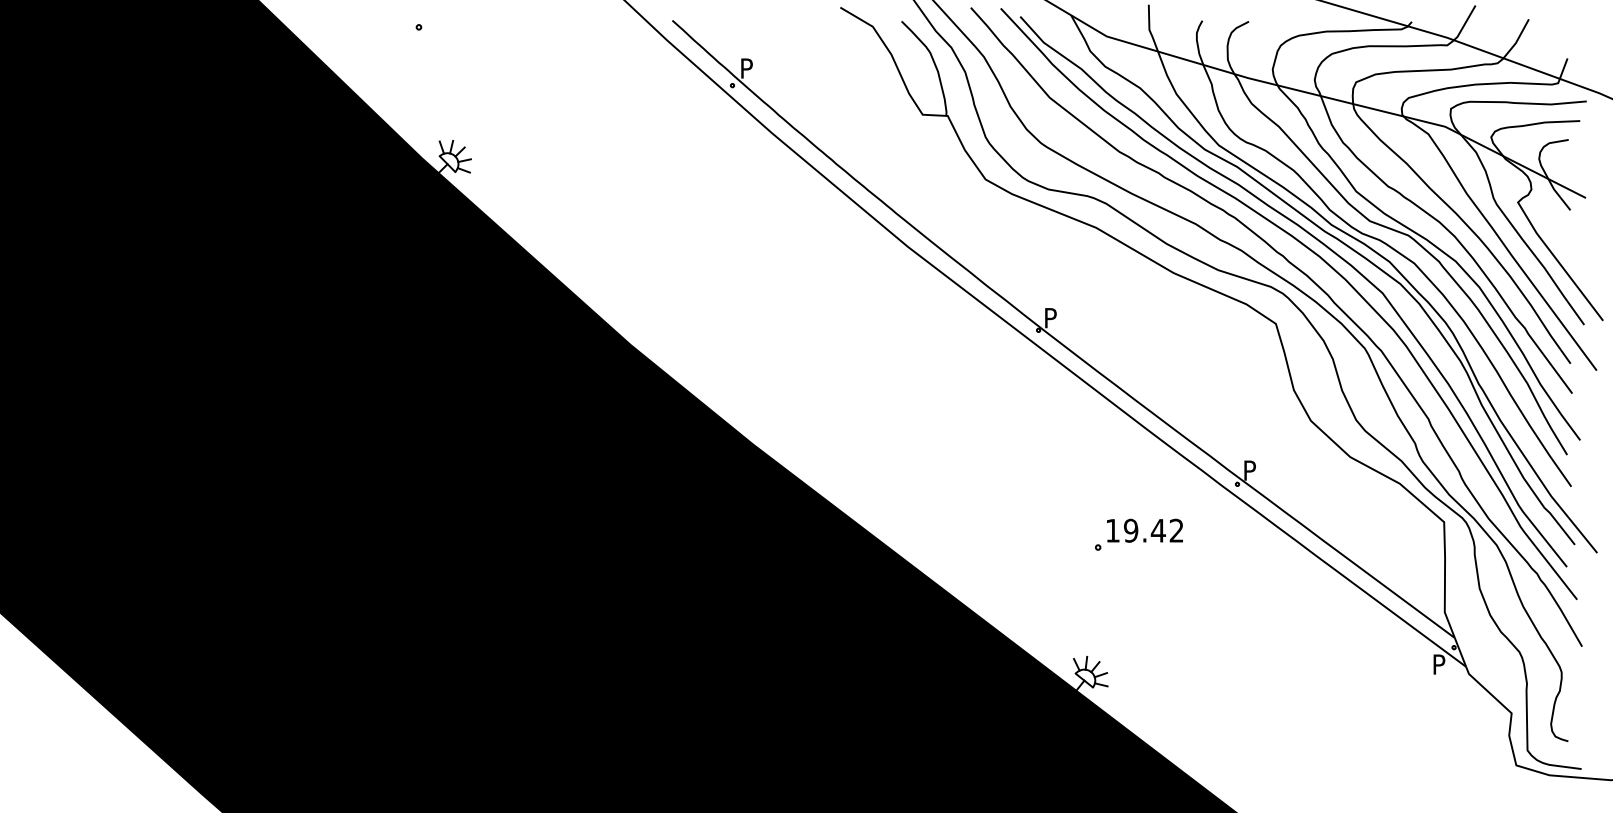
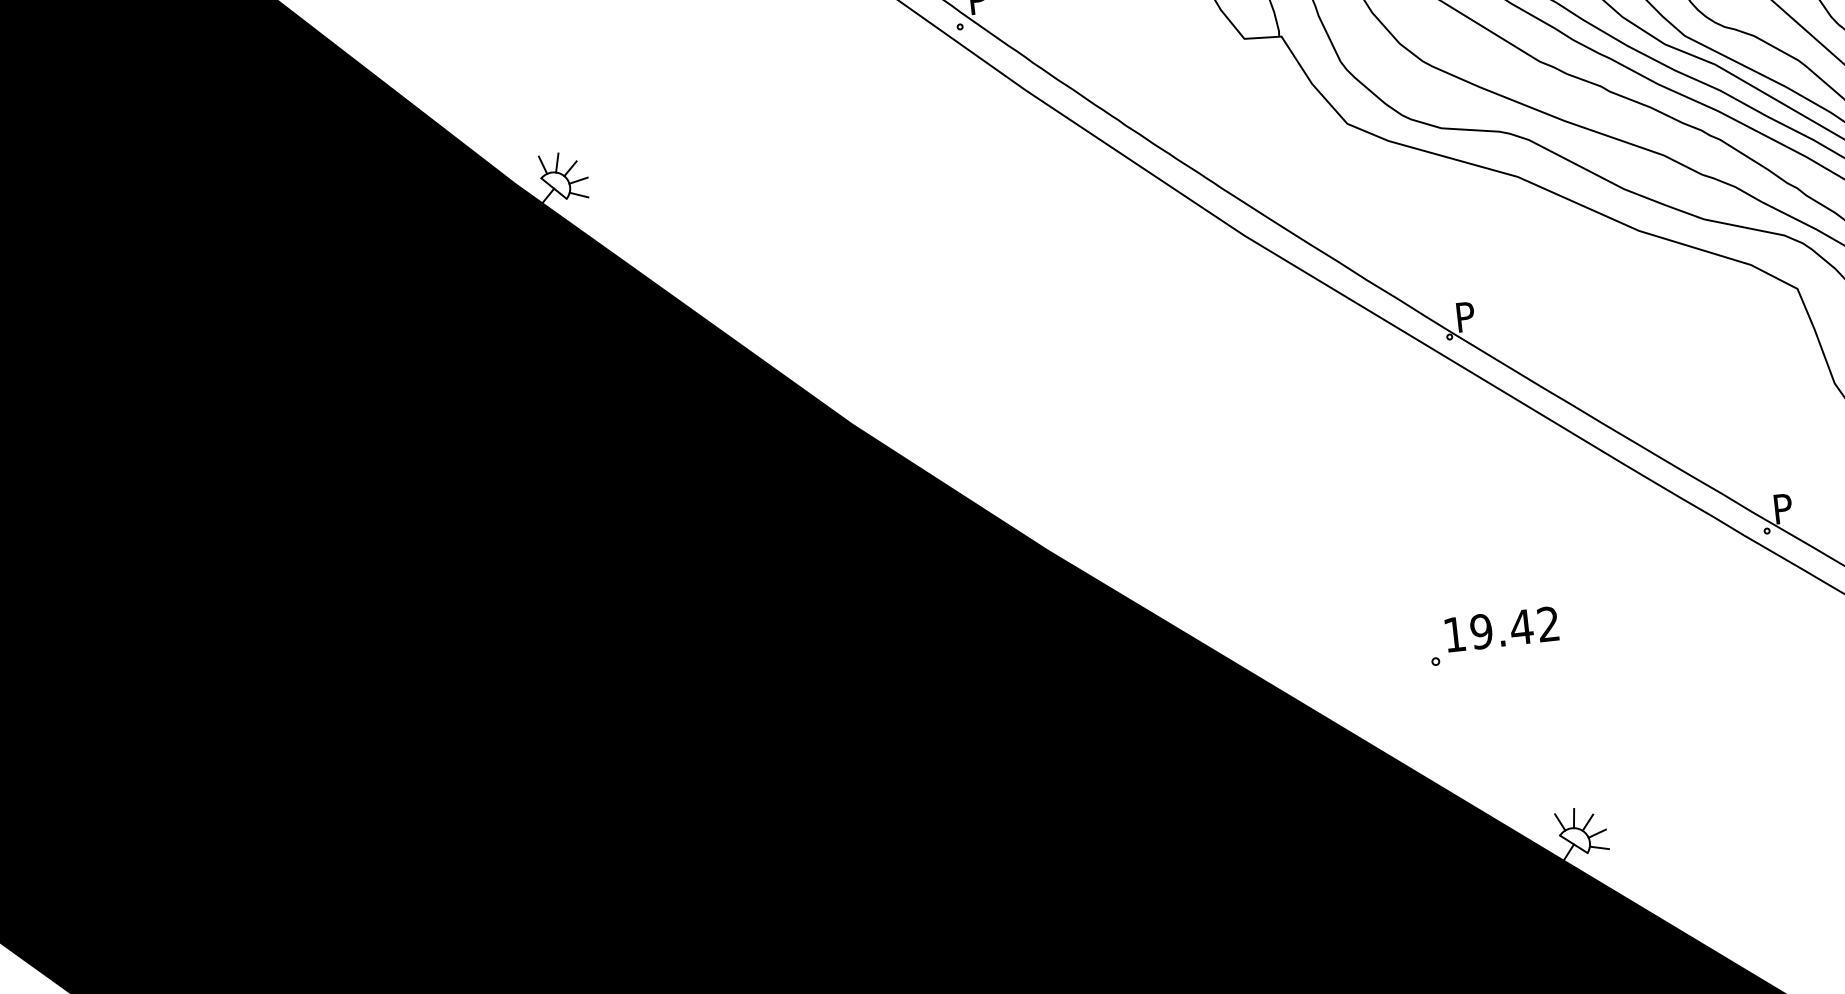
part: (1138, 534) -> (1493, 635), moved

